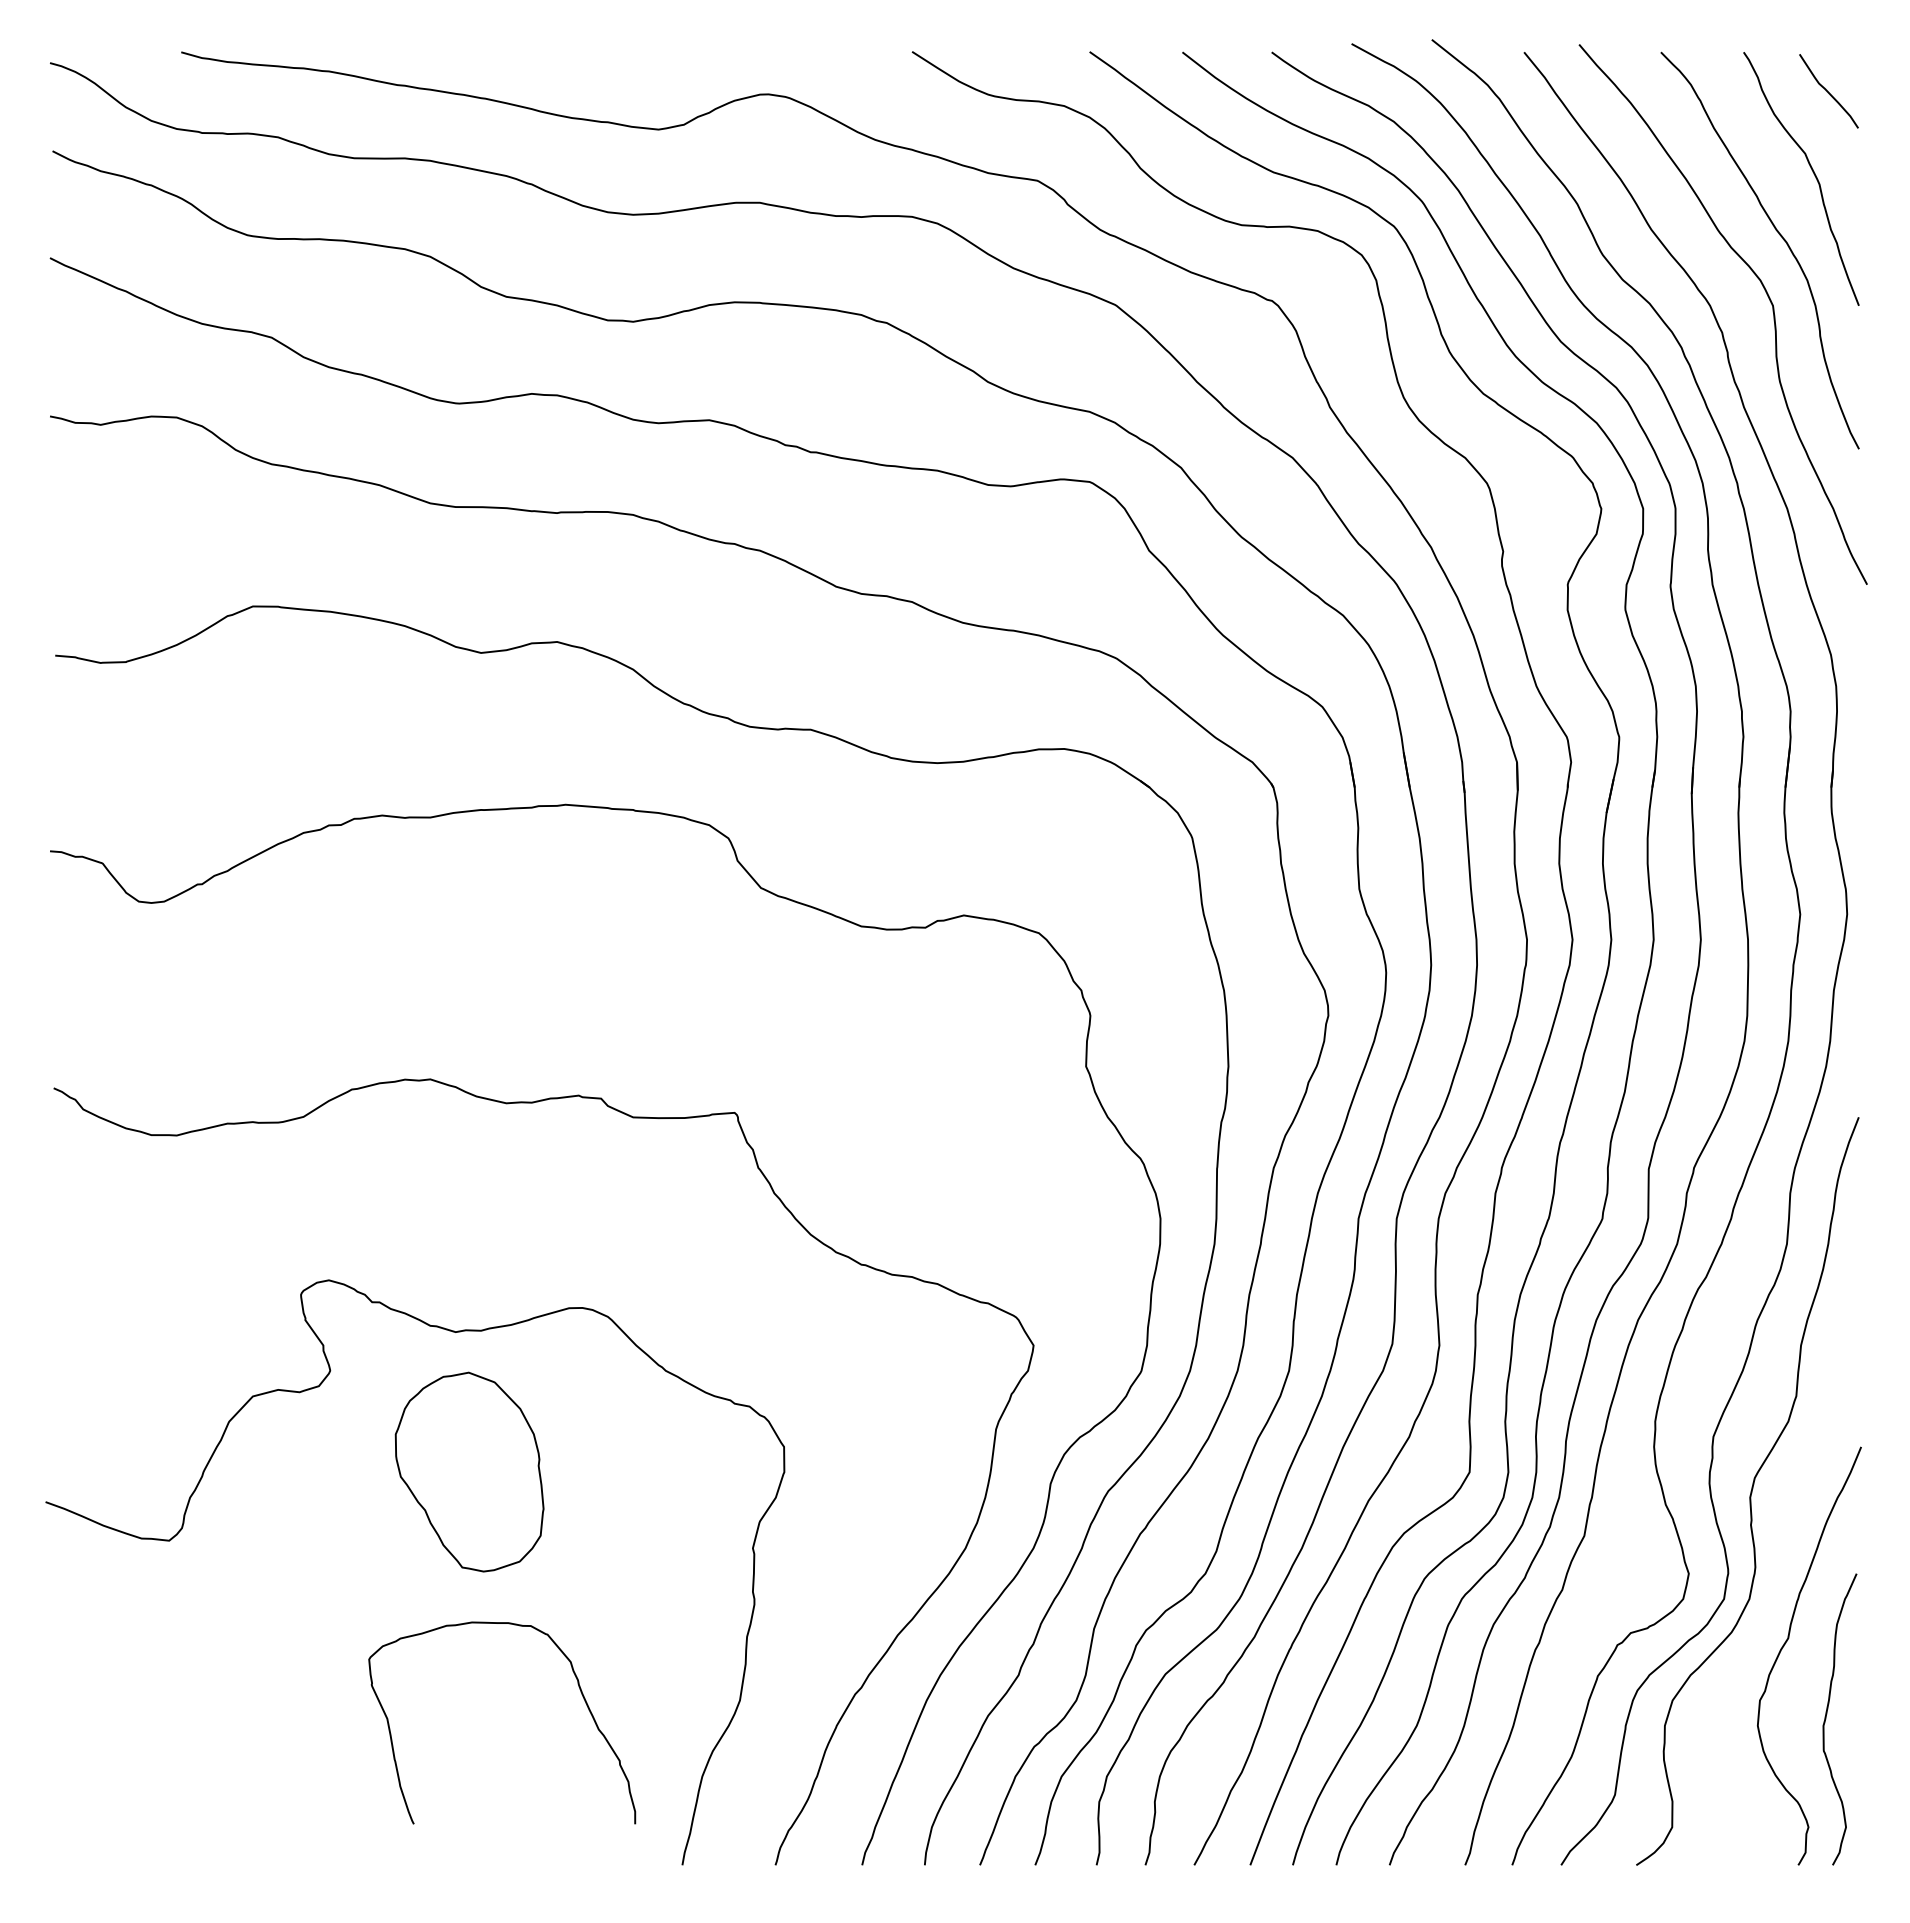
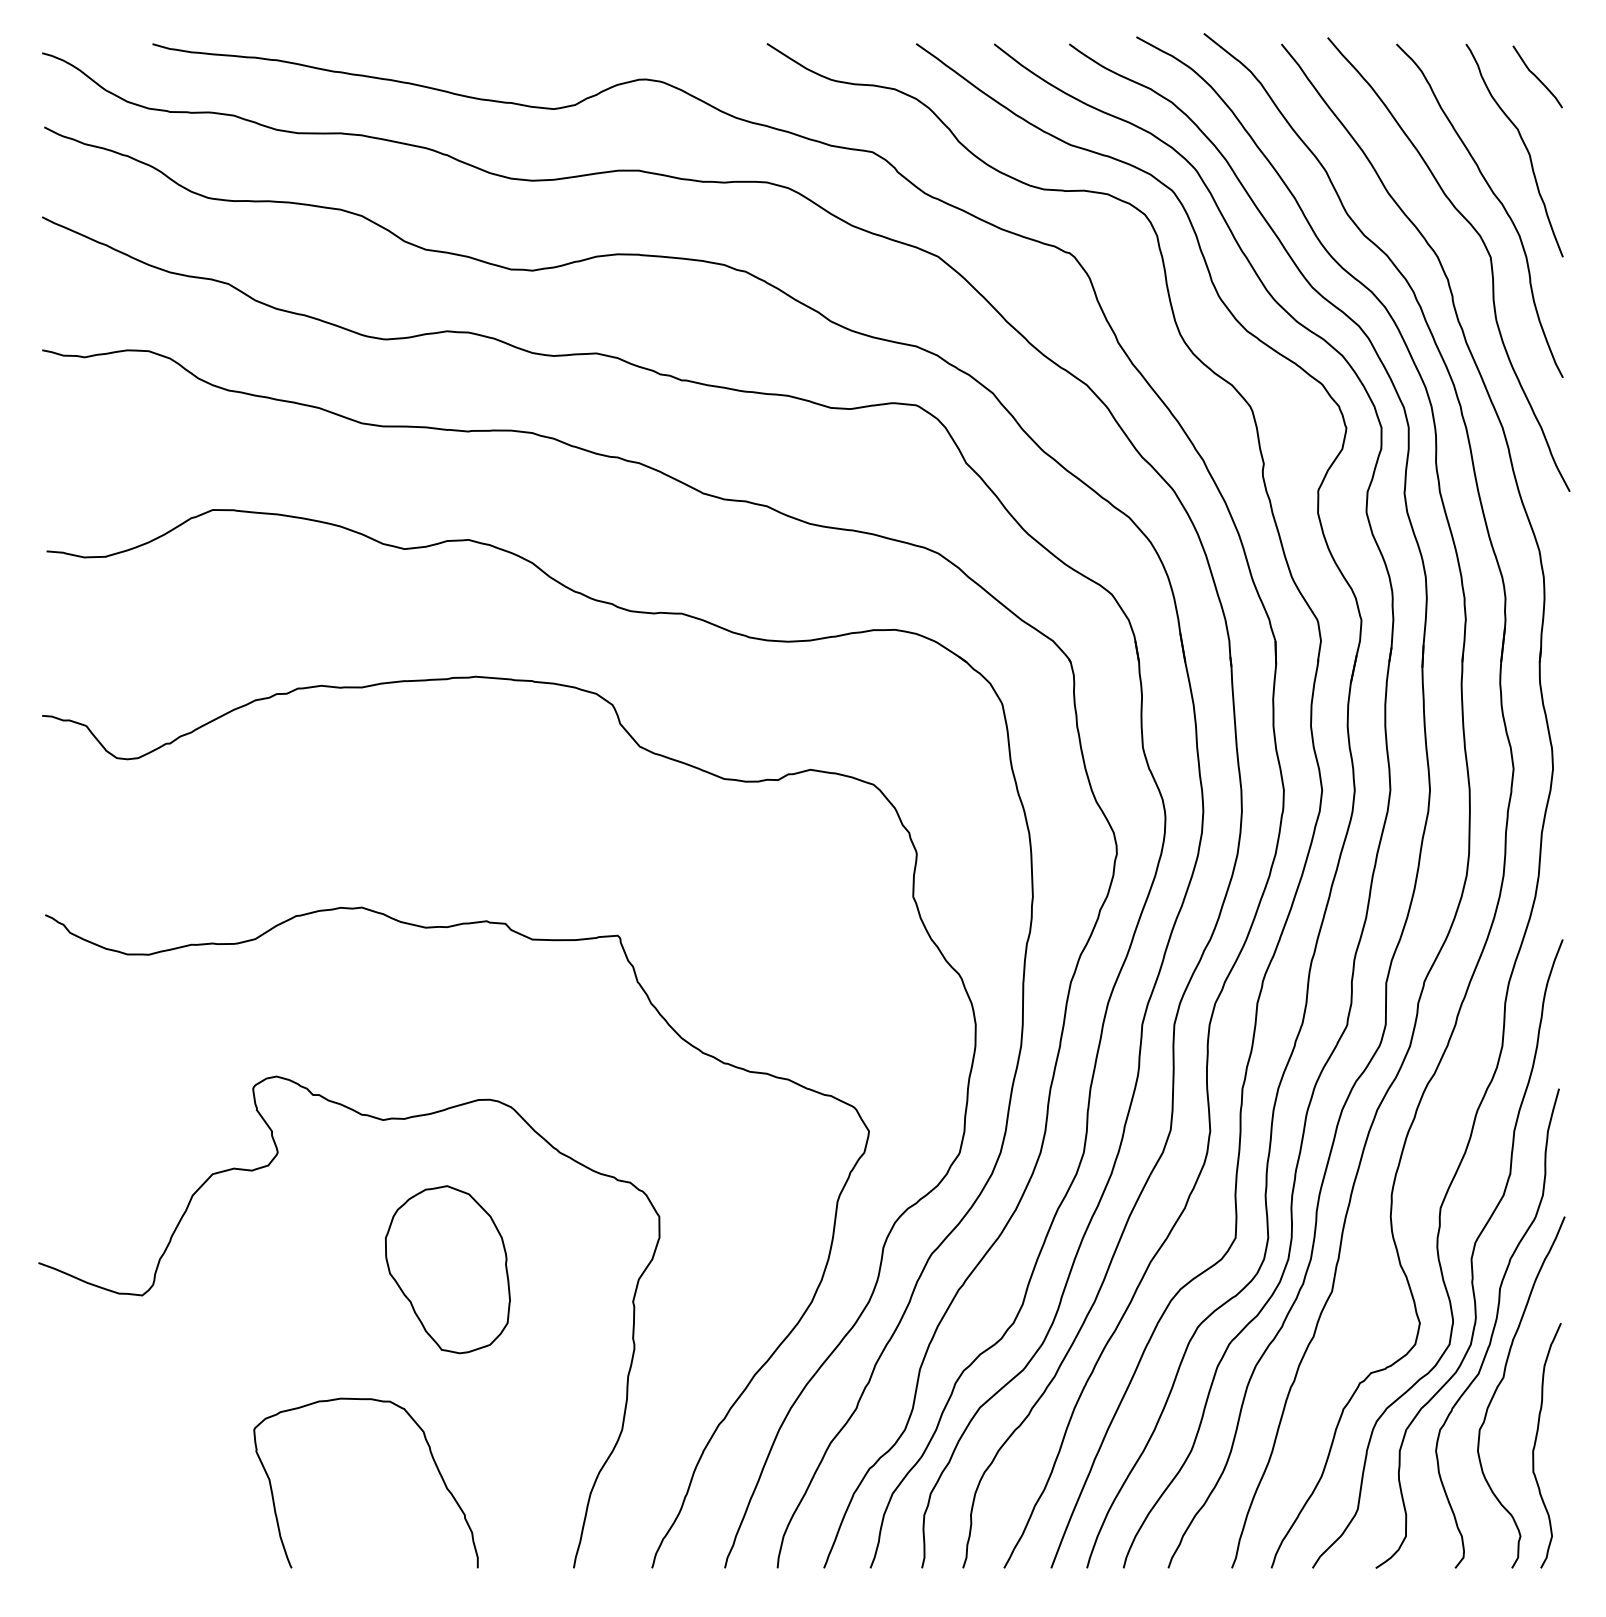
part: (469, 1471) -> (447, 1269), moved
curve: (1778, 1578) -> (1495, 1327), added
curve: (580, 1692) -> (431, 1457), moved

